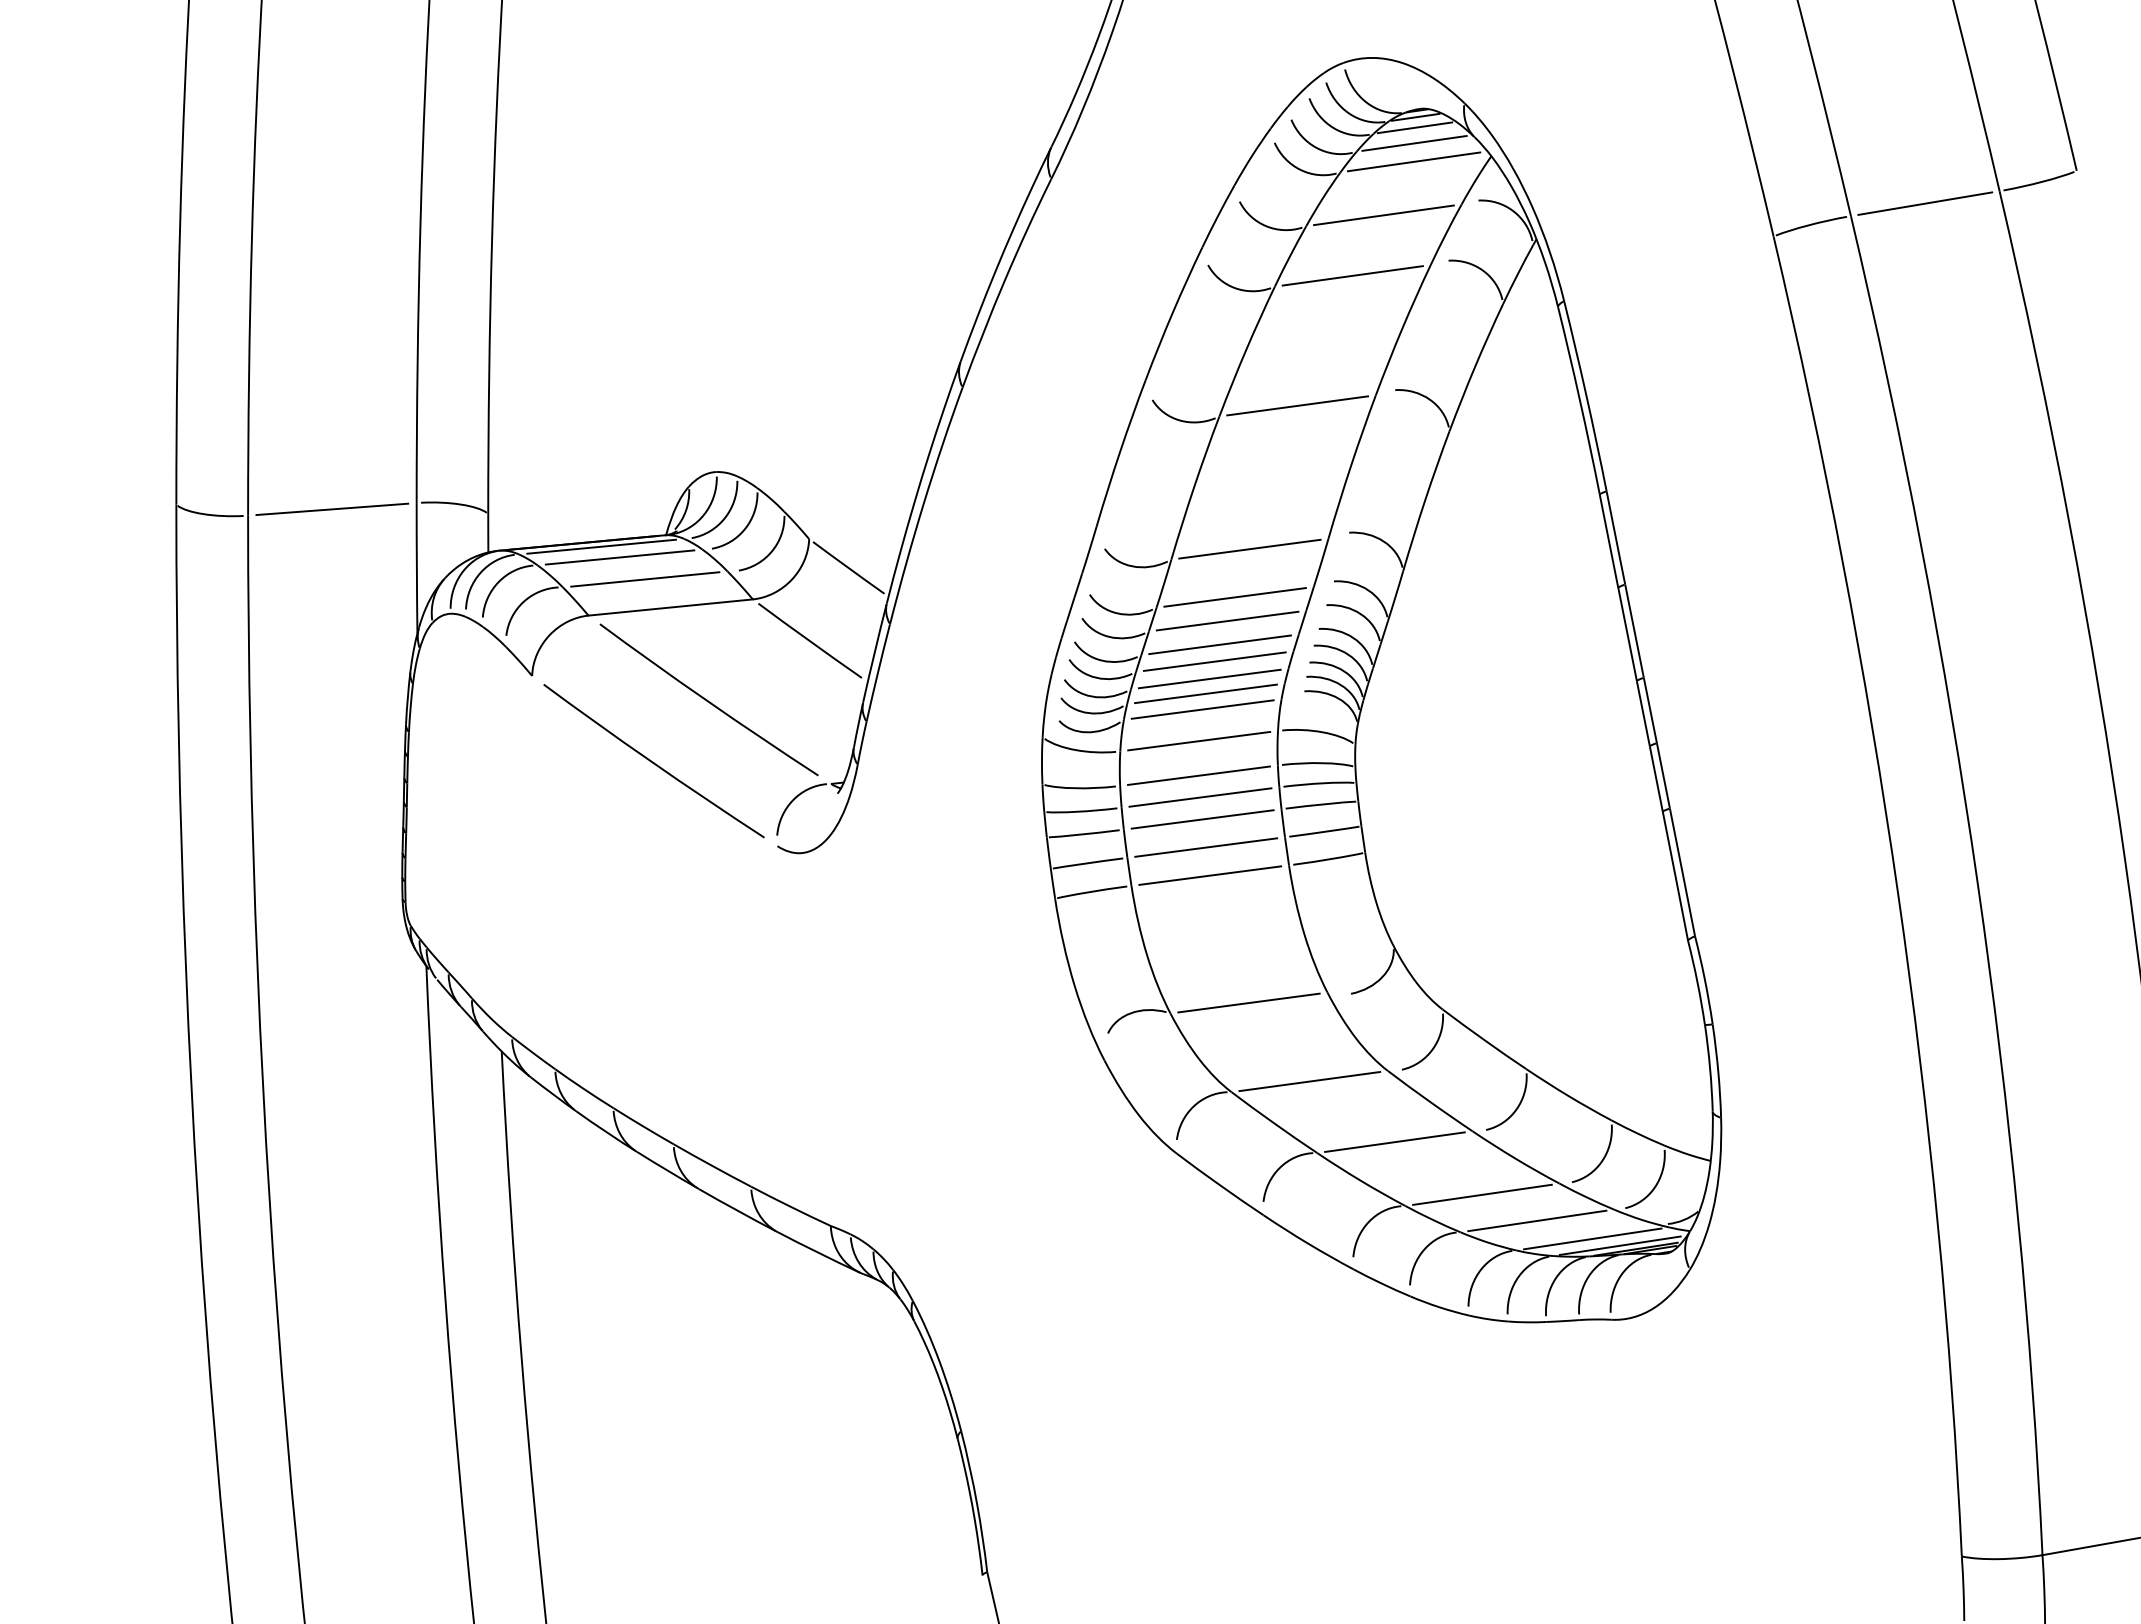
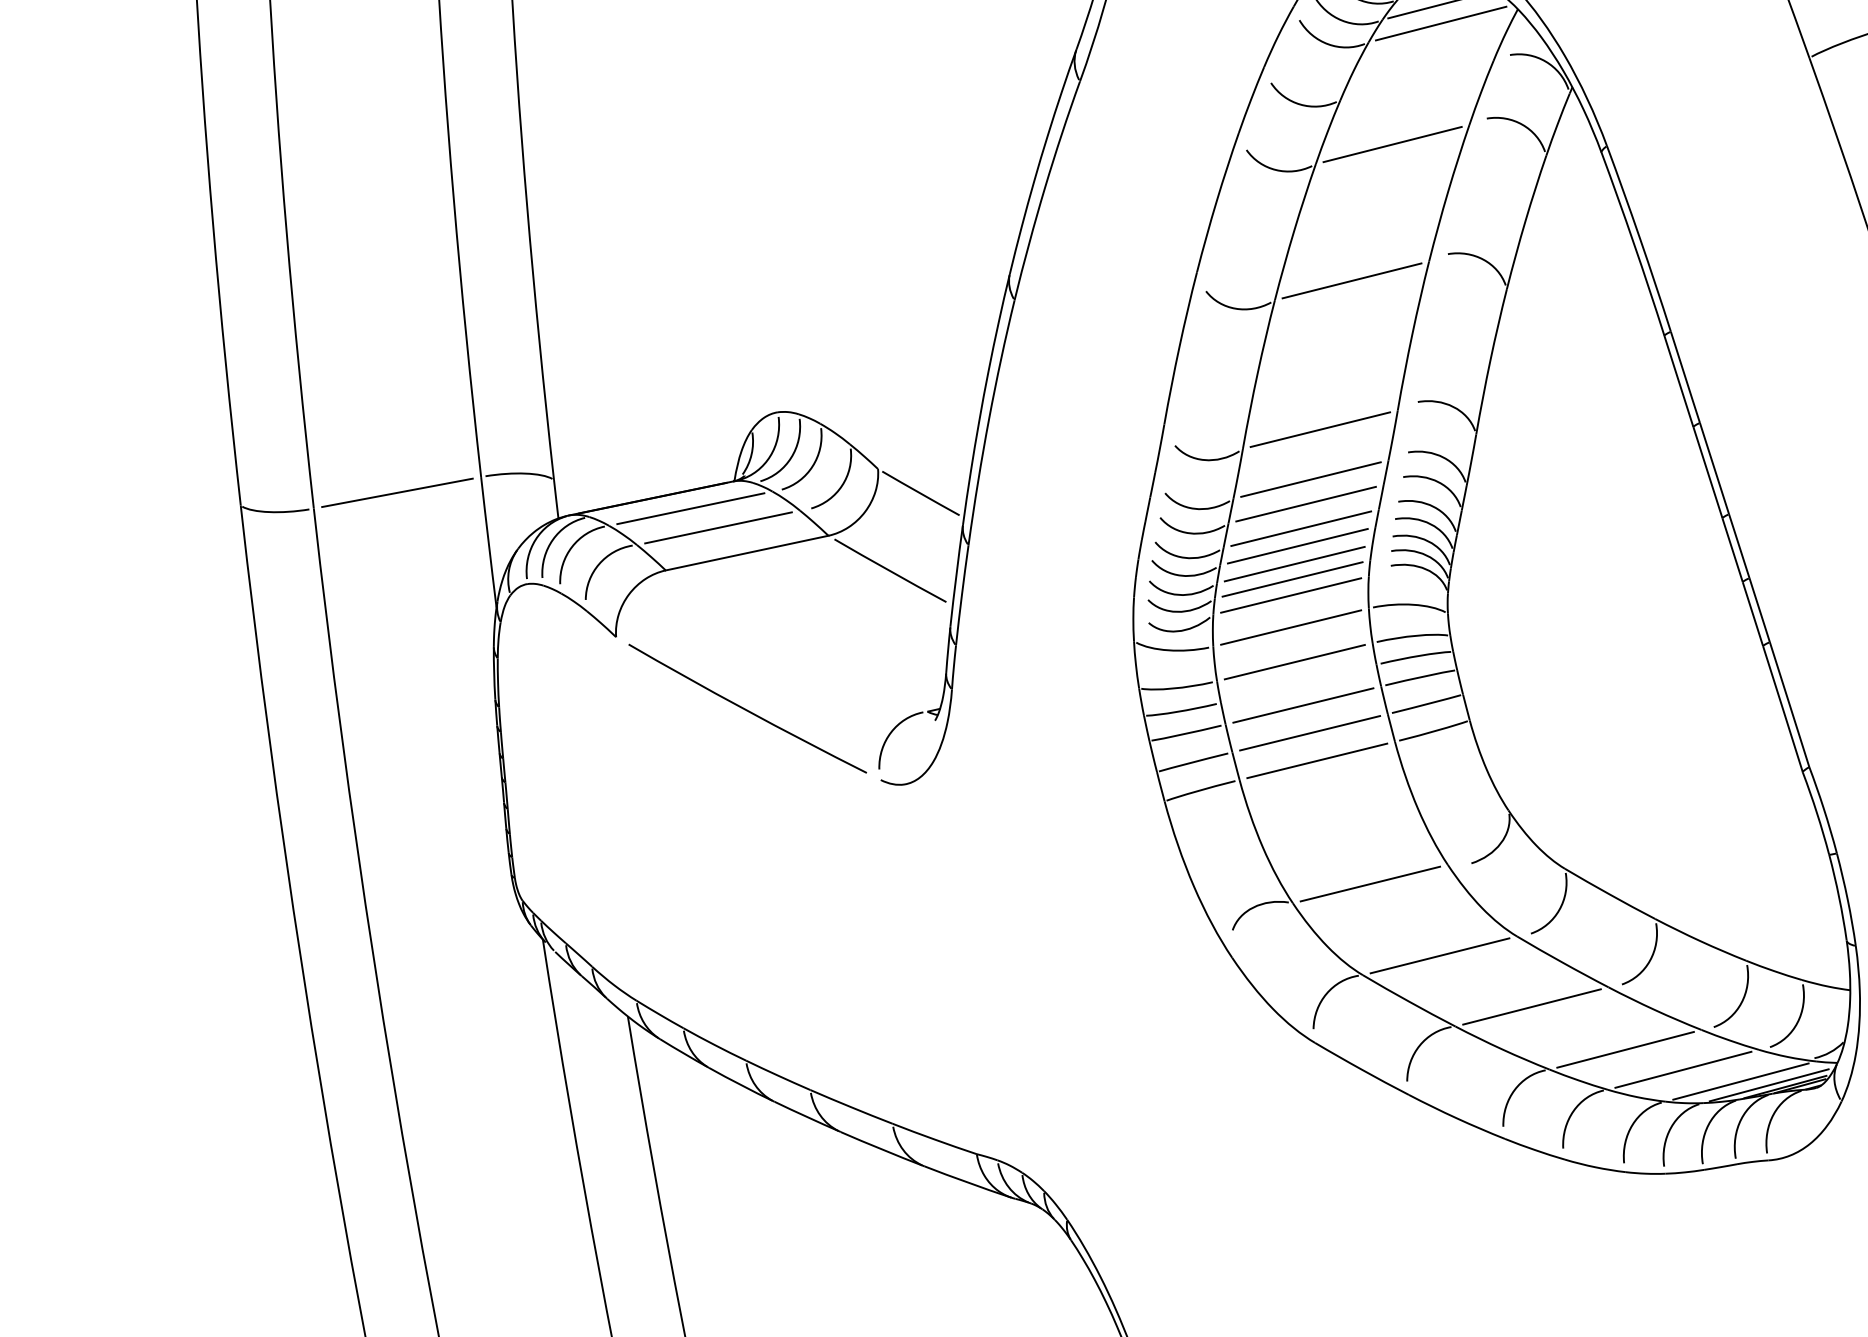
line: (1383, 215) -> (1416, 80), removed
line: (601, 546) -> (671, 499), removed
curve: (707, 699) -> (794, 641), removed
line: (1200, 797) -> (1298, 683), removed

